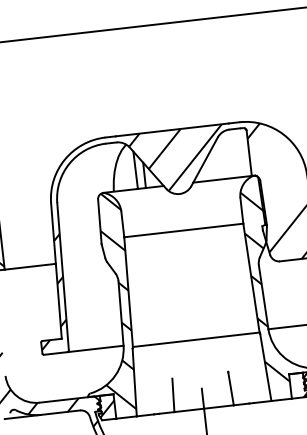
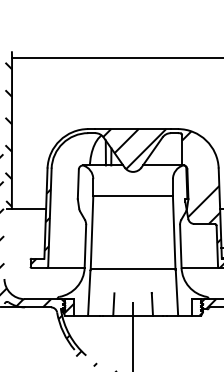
hatch: (264, 286) -> (182, 239), removed
hatch: (113, 300) -> (81, 237), removed

